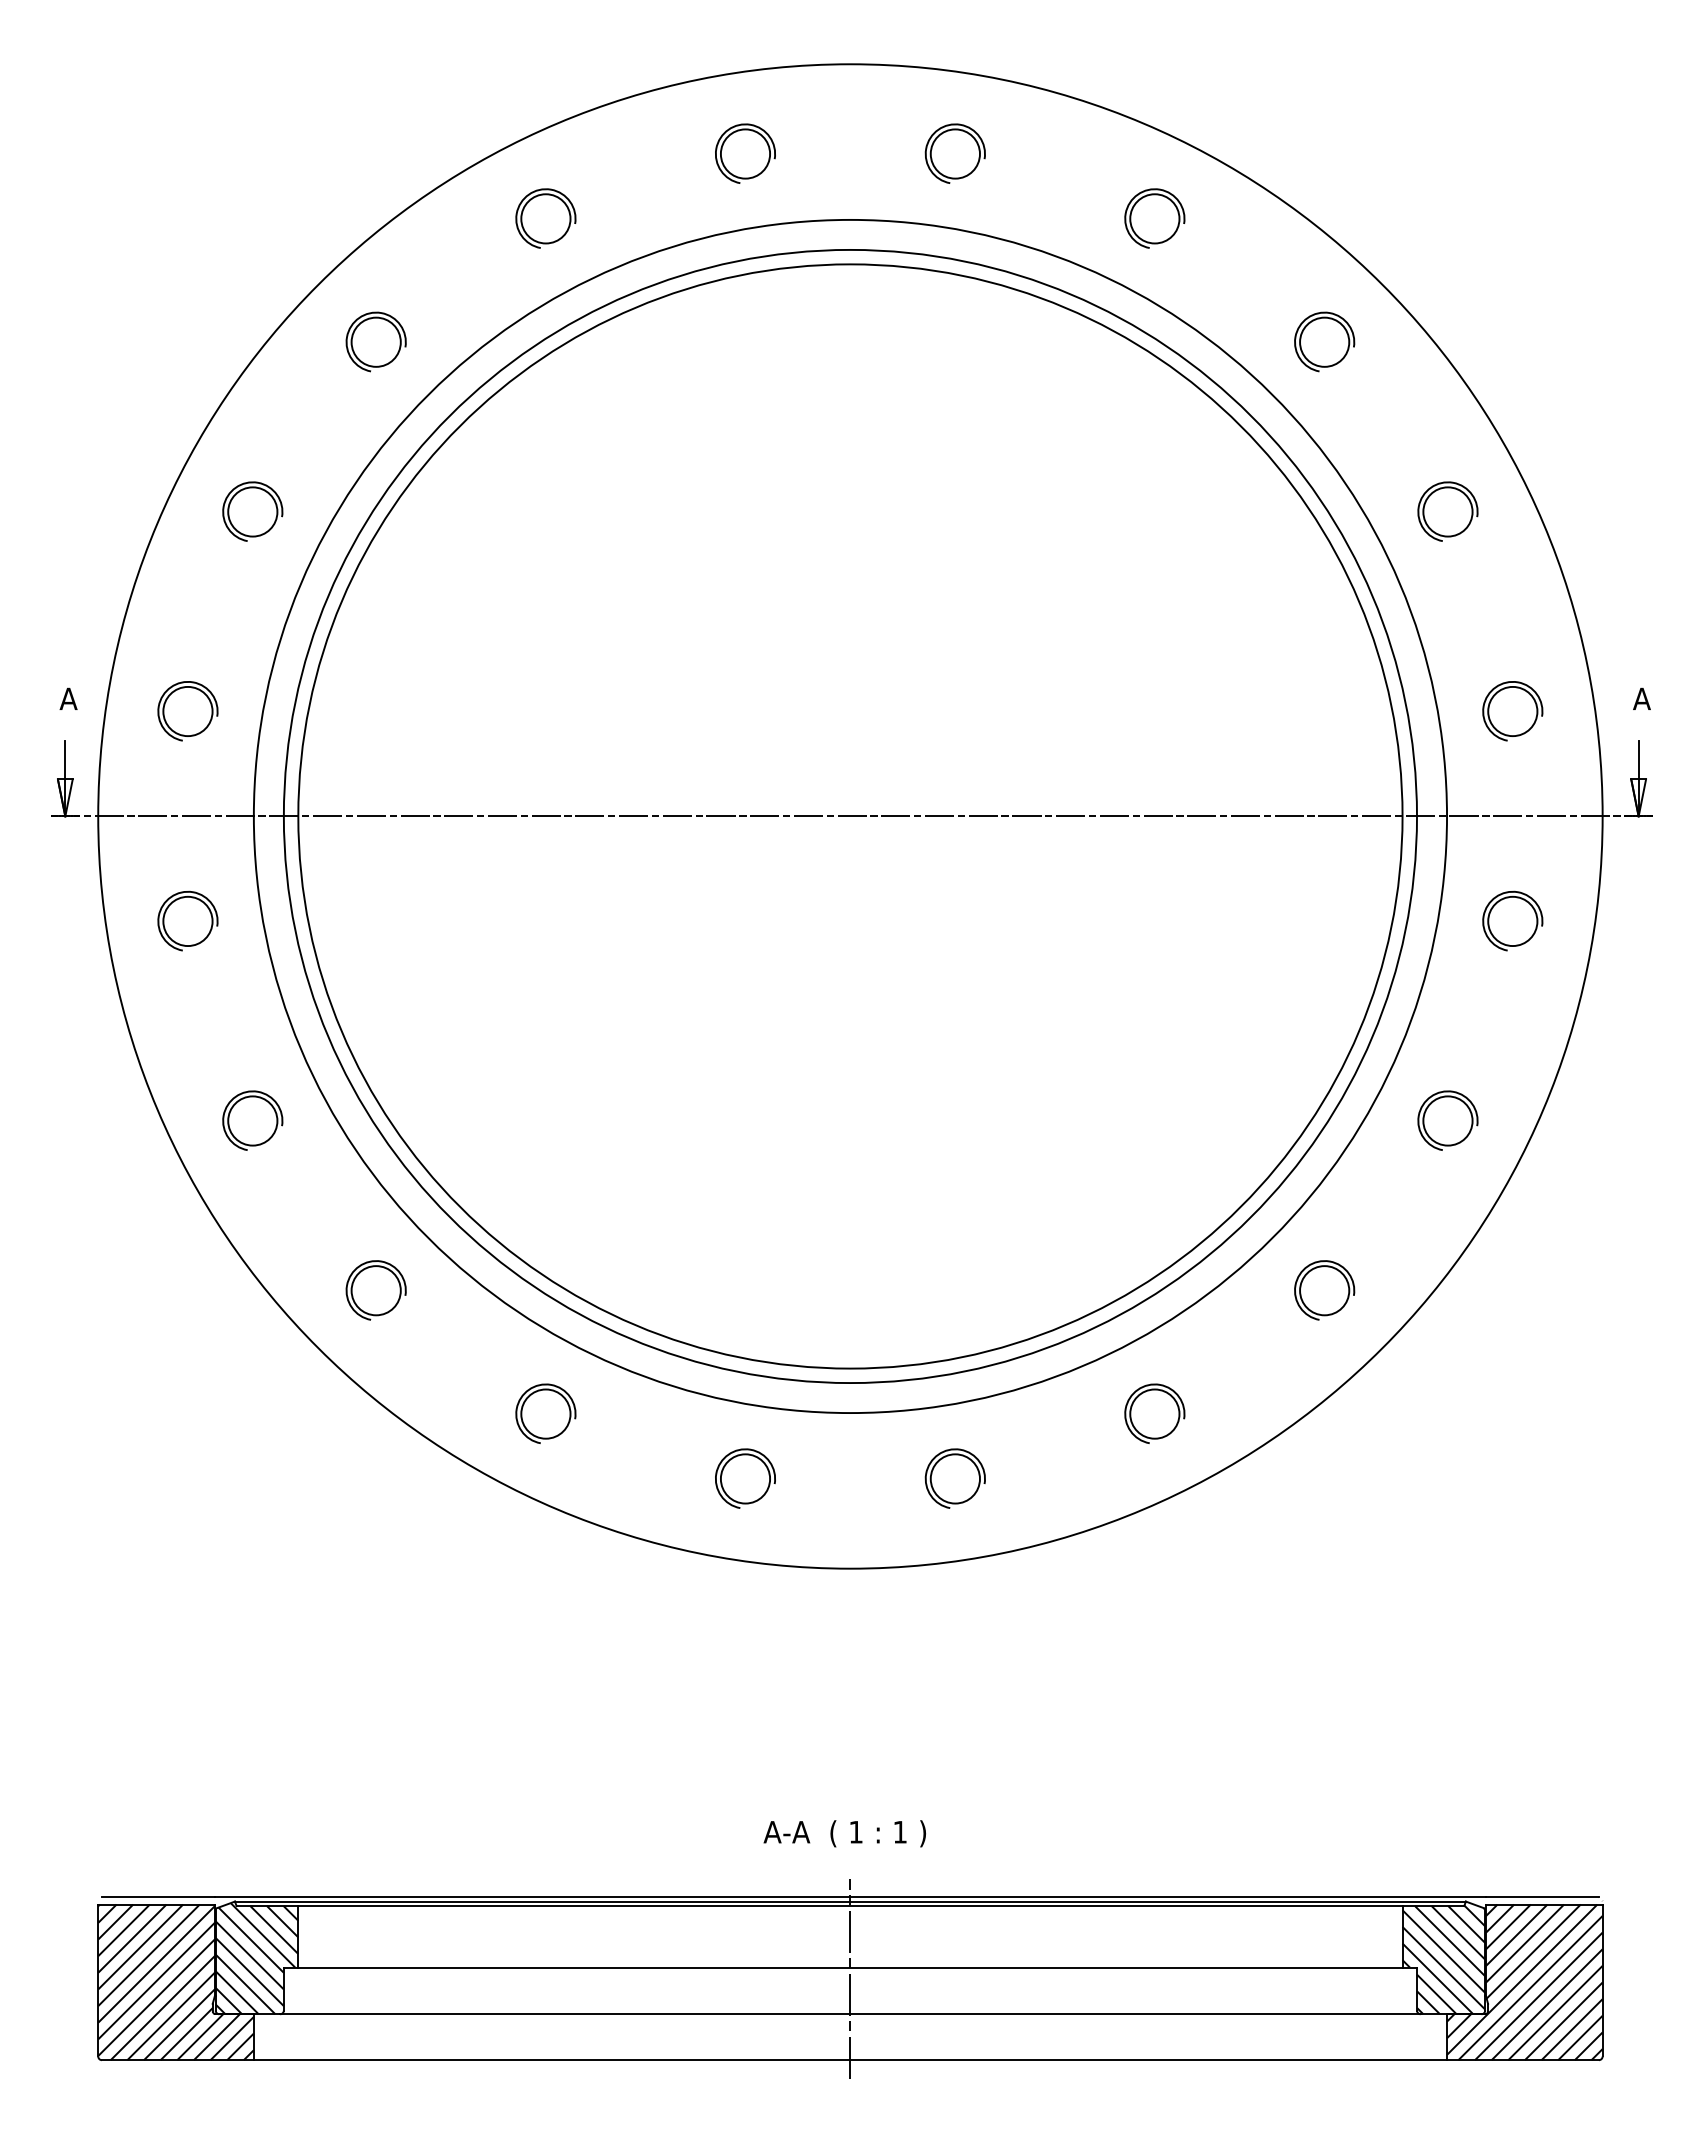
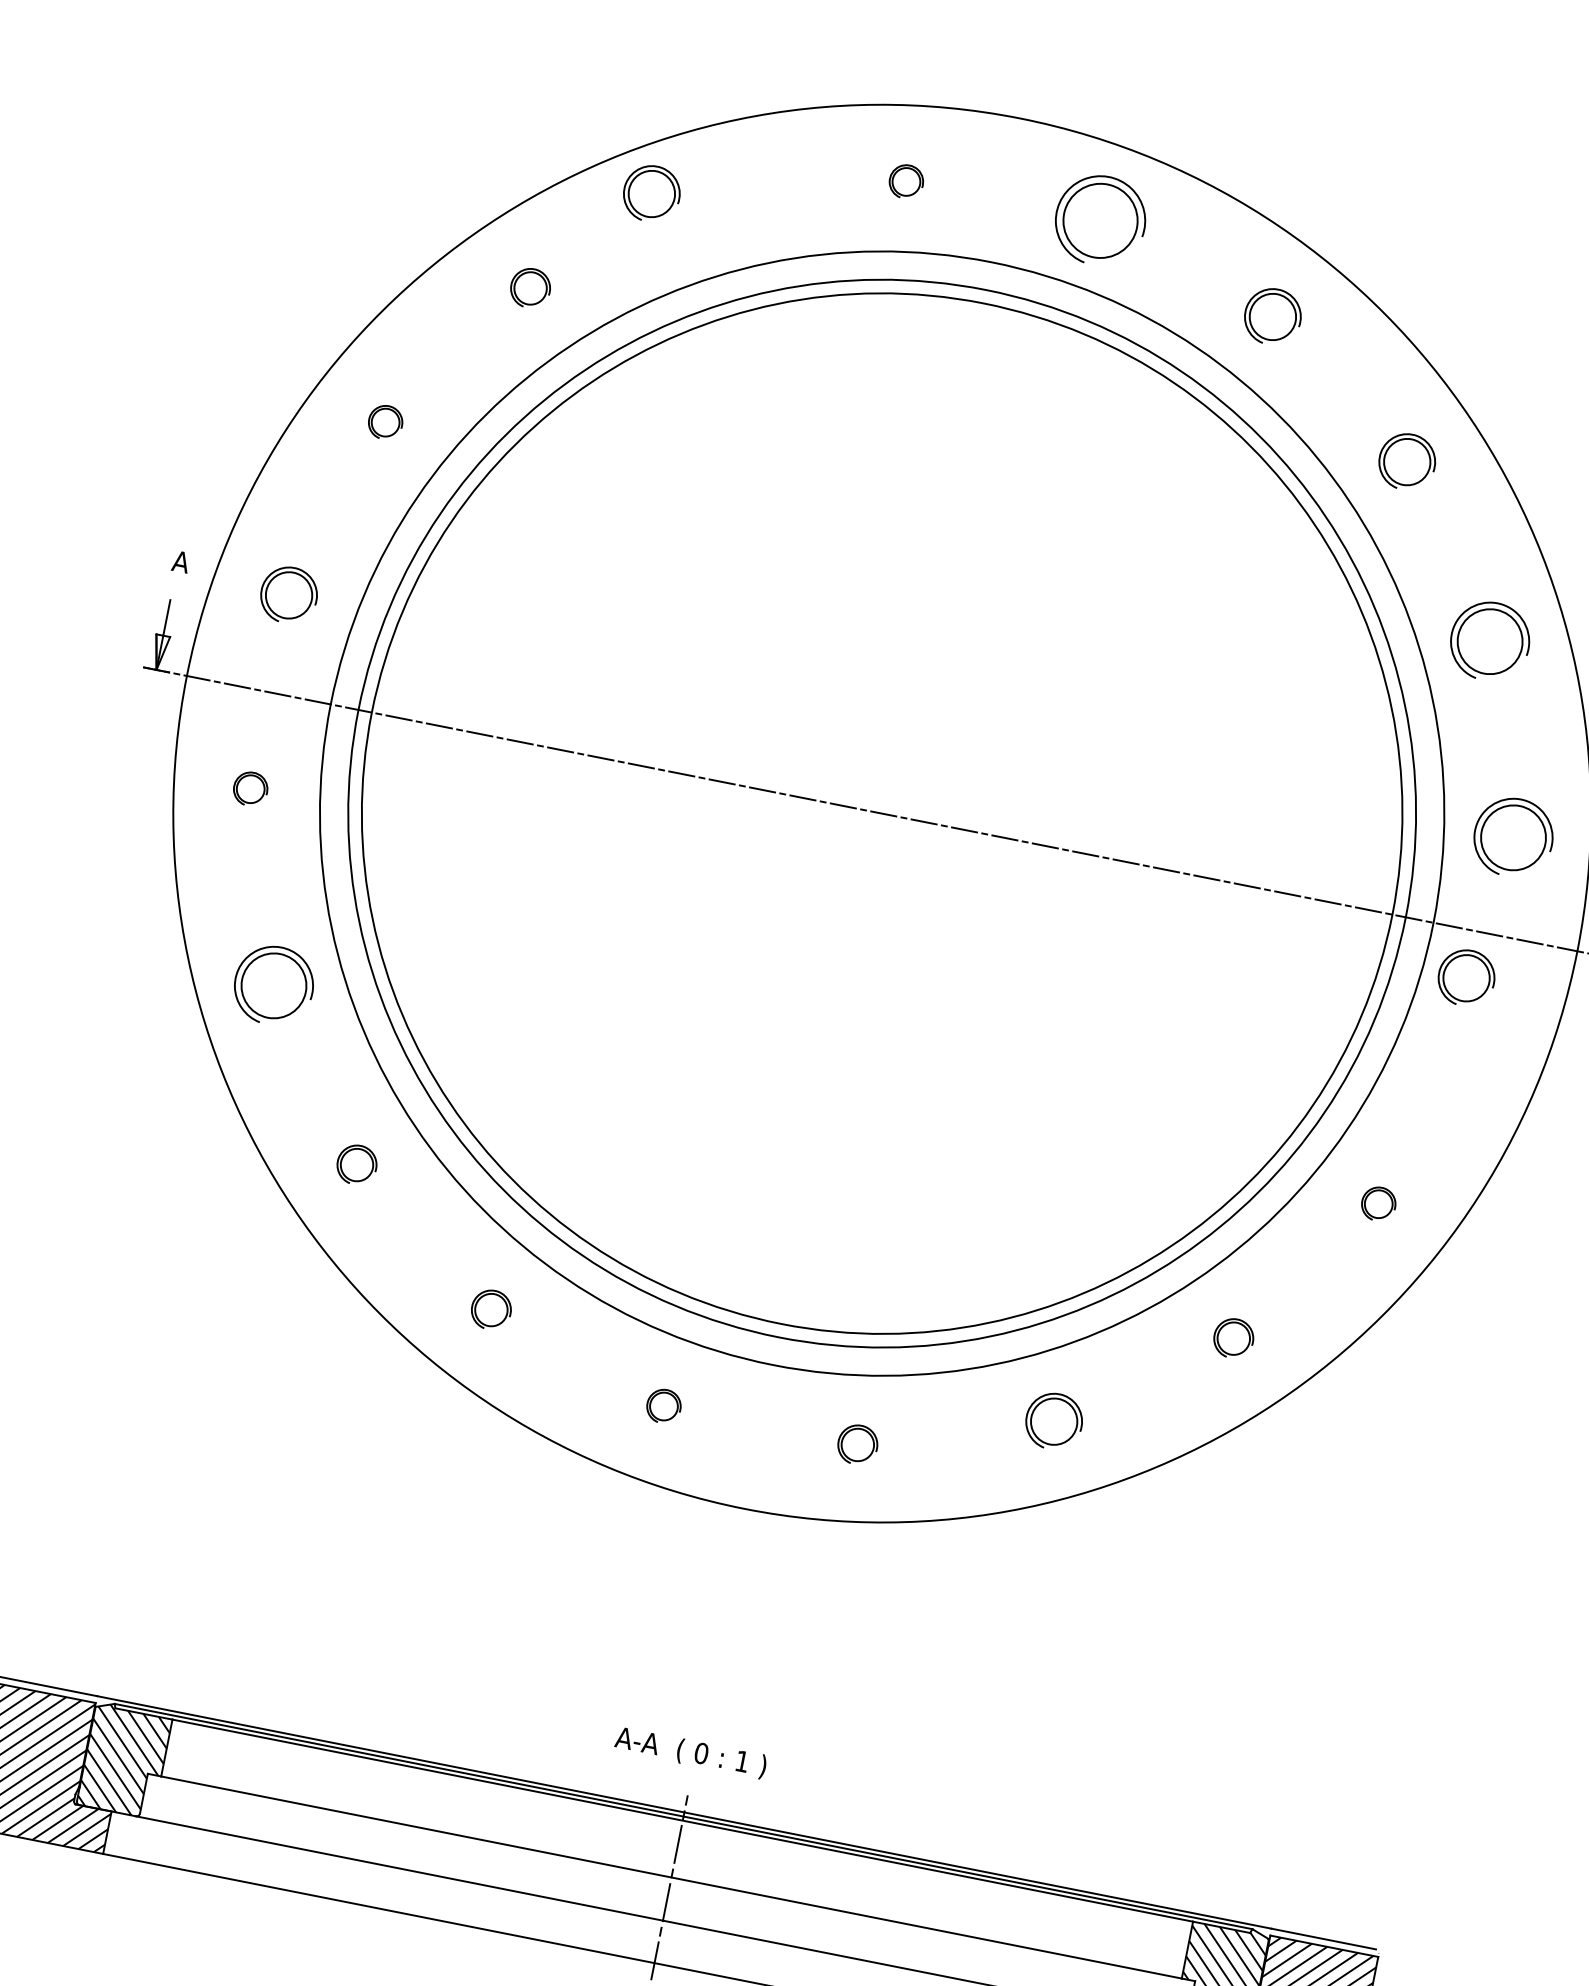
part: (745, 153) -> (906, 181), size x0.6
part: (954, 153) -> (1099, 219), size x1.6
part: (545, 218) -> (651, 193), moved
part: (375, 341) -> (530, 287), size x0.7
part: (252, 511) -> (385, 422), size x0.6
part: (1447, 511) -> (1489, 641), size x1.4
part: (1512, 711) -> (1513, 837), size x1.4
part: (187, 920) -> (250, 788), size x0.6
part: (1512, 920) -> (1466, 977), moved
part: (252, 1120) -> (273, 985), size x1.4
part: (1447, 1120) -> (1378, 1203), size x0.6
part: (375, 1290) -> (356, 1164), size x0.7
part: (1324, 1290) -> (1233, 1338), size x0.7
part: (545, 1413) -> (491, 1309), size x0.7
part: (745, 1478) -> (664, 1406), size x0.6
part: (954, 1478) -> (857, 1444), size x0.7
text: (856, 1831) -> (702, 1752), 1 -> 0

